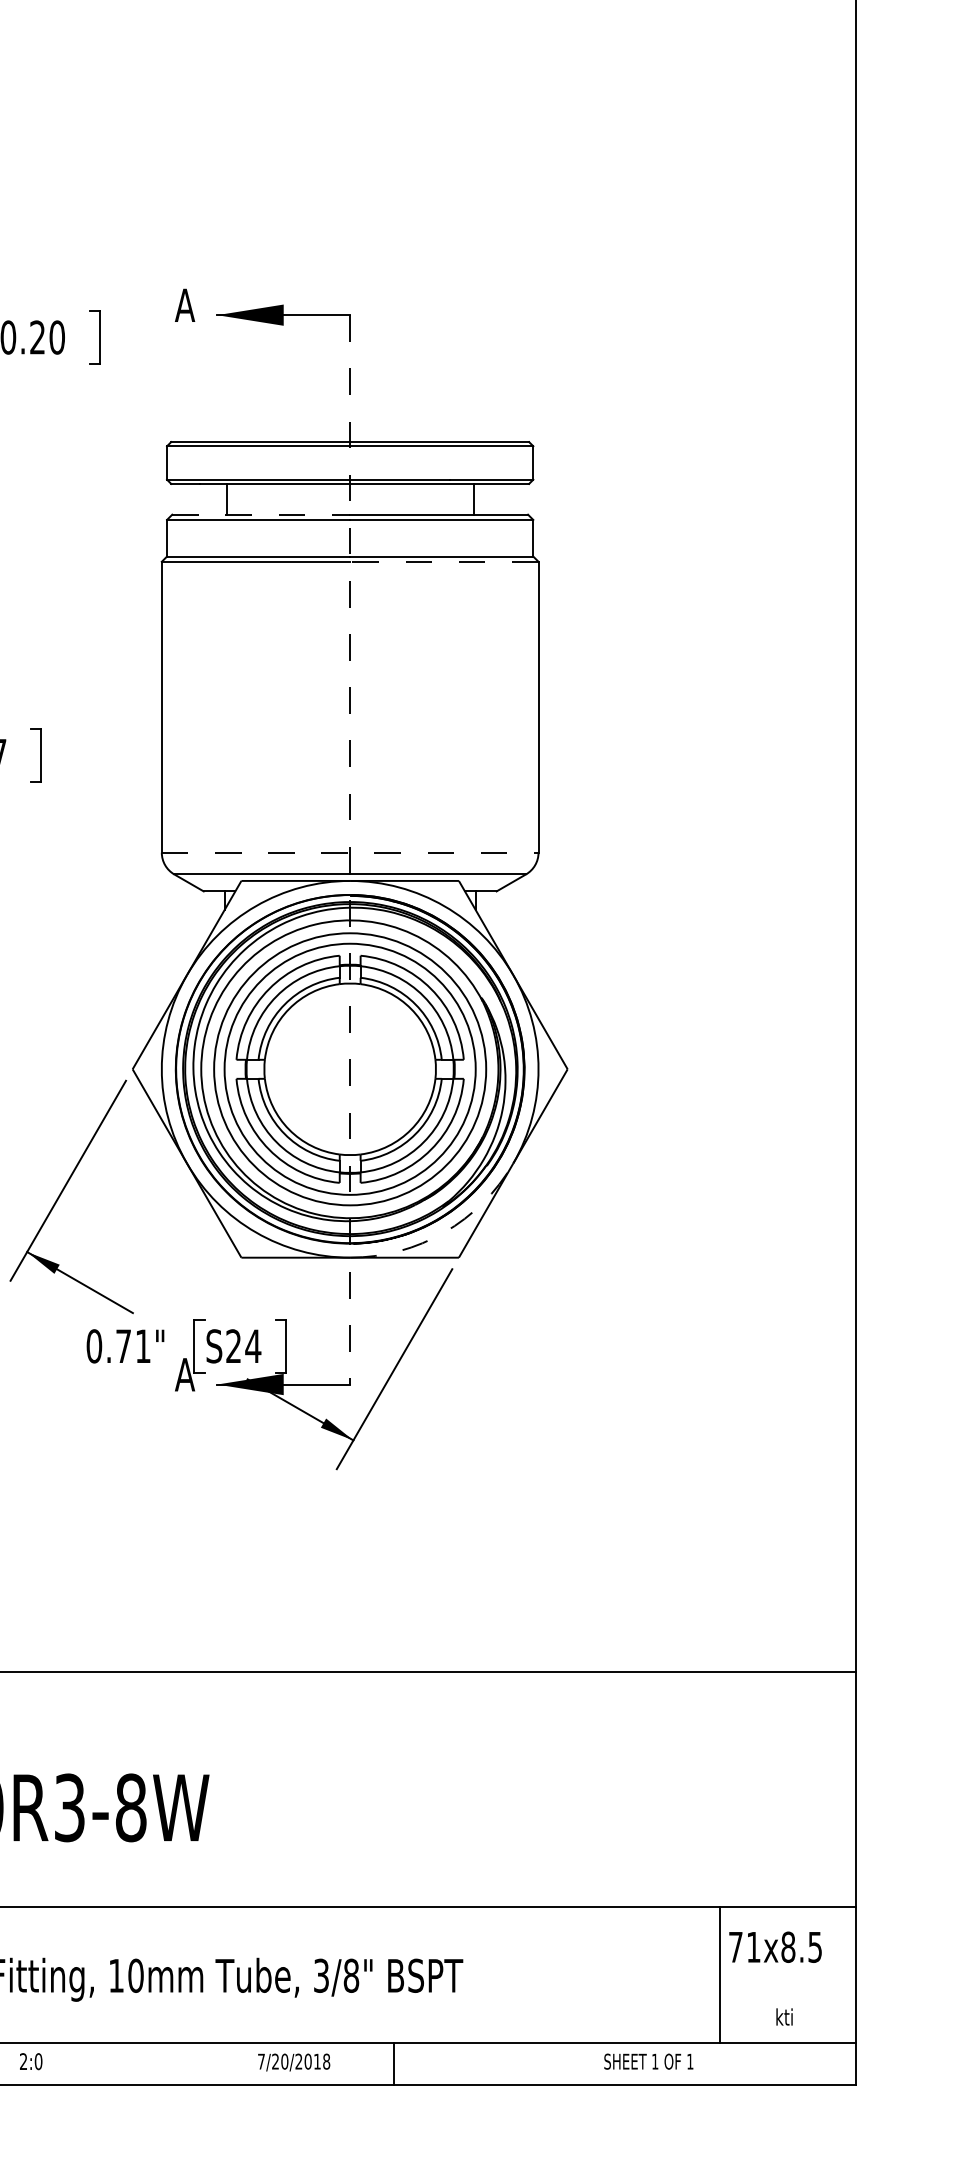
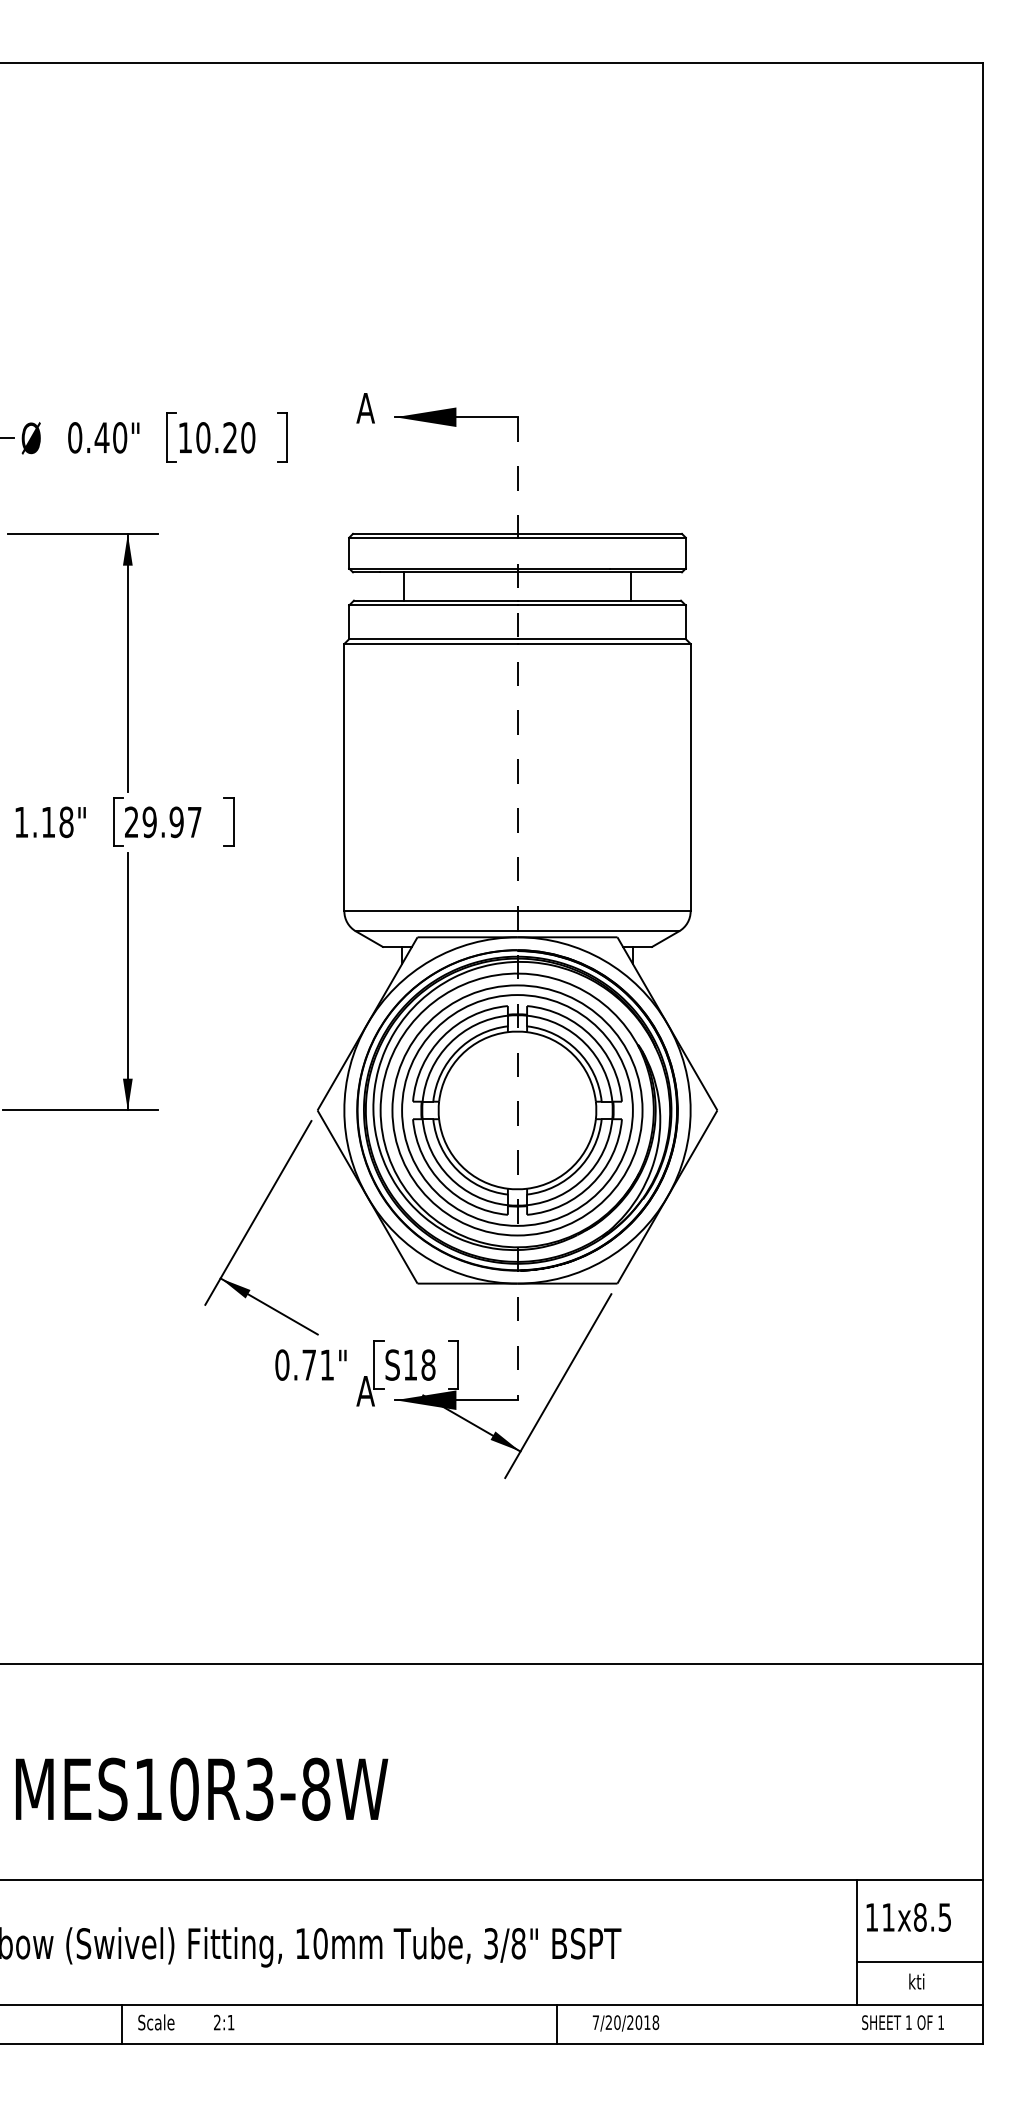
line: (260, 514) -> (435, 600), dashed -> solid
line: (444, 561) -> (604, 643), dashed -> solid
line: (351, 852) -> (518, 911), dashed -> solid
arc: (444, 1232) -> (604, 1260), dashed -> solid
text: (243, 1345) -> (419, 1364), S24 -> S18
text: (736, 1947) -> (872, 1917), 71x8.5 -> 11x8.5
line: (787, 1996) -> (919, 1962), added
text: (37, 2061) -> (230, 2022), 2:0 -> 2:1
text: (648, 2061) -> (902, 2022), moved
text: (293, 2062) -> (625, 2023), moved

